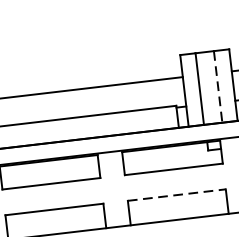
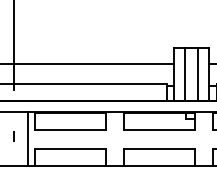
line: (218, 86) -> (198, 74), dashed -> solid
line: (176, 195) -> (159, 148), dashed -> solid

